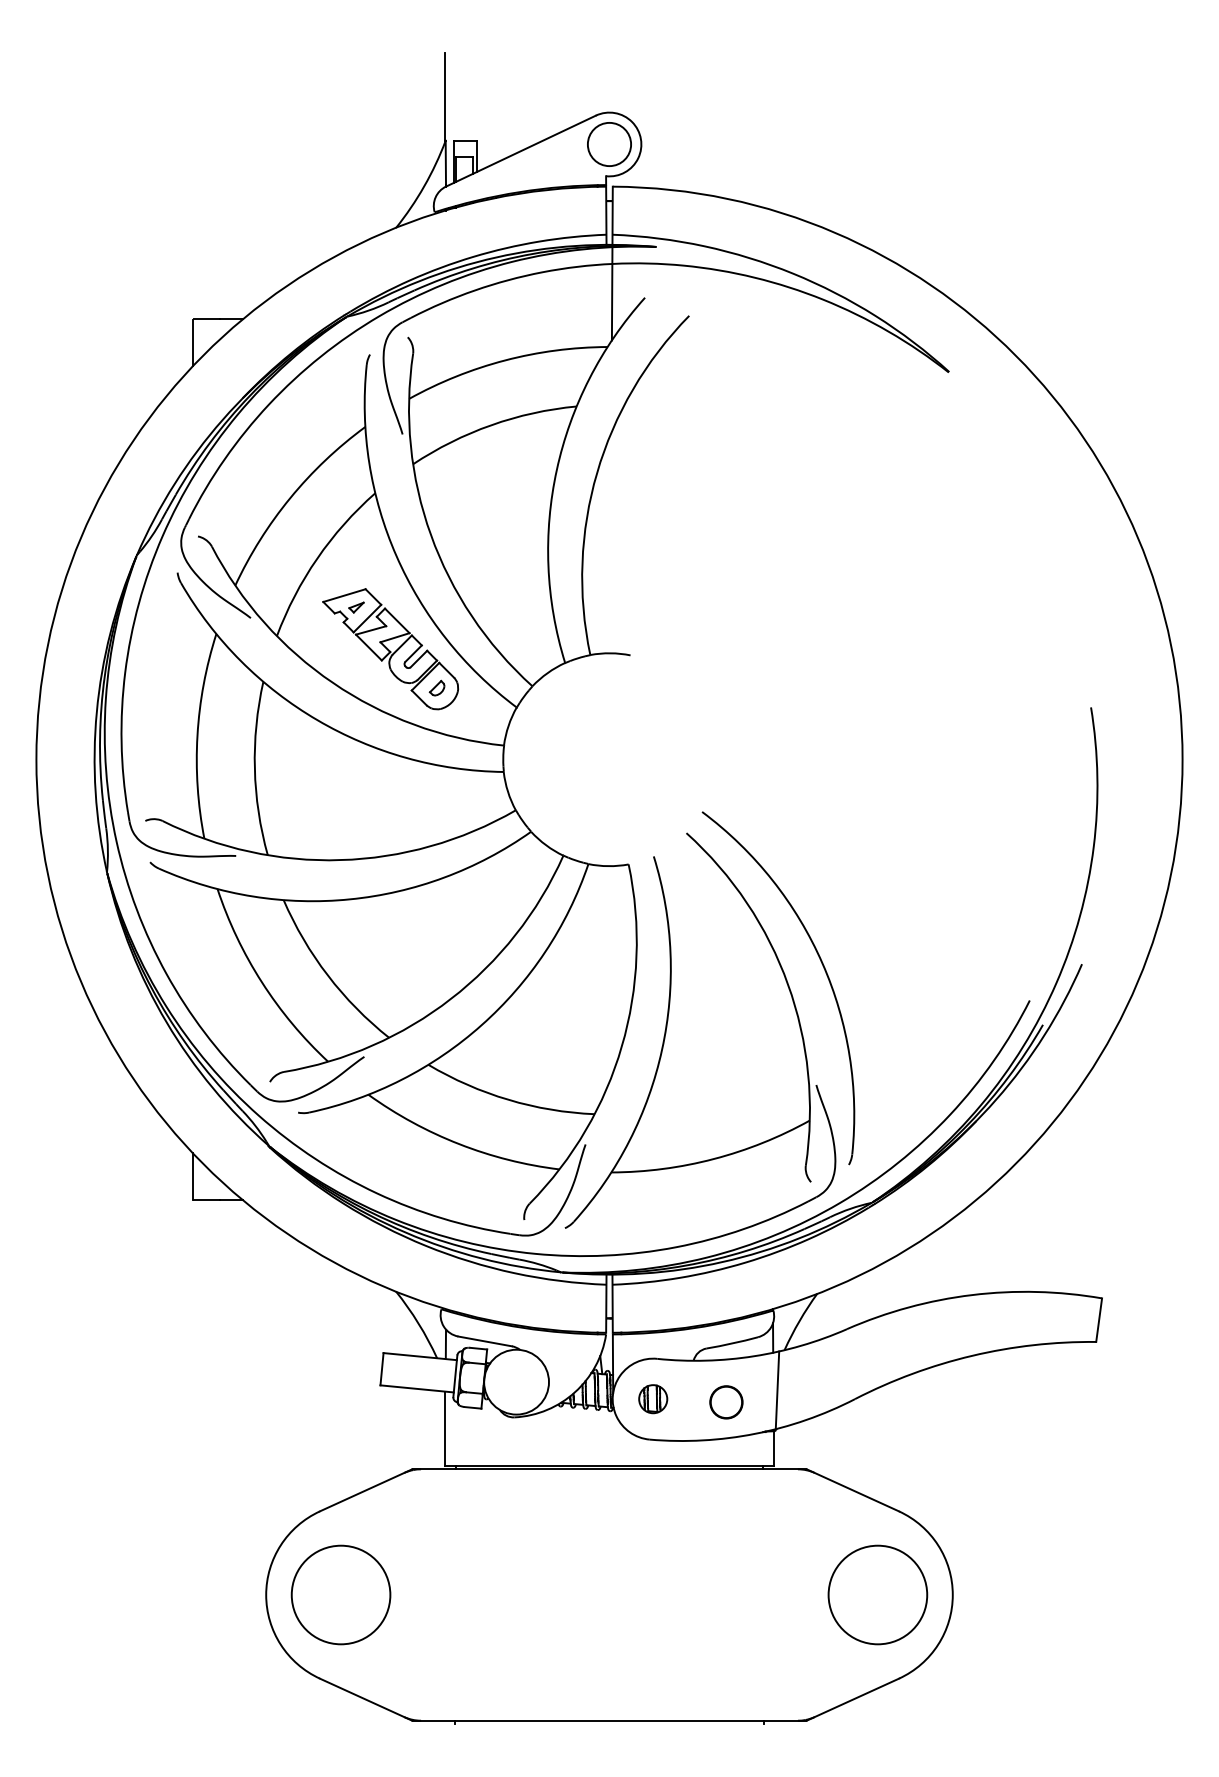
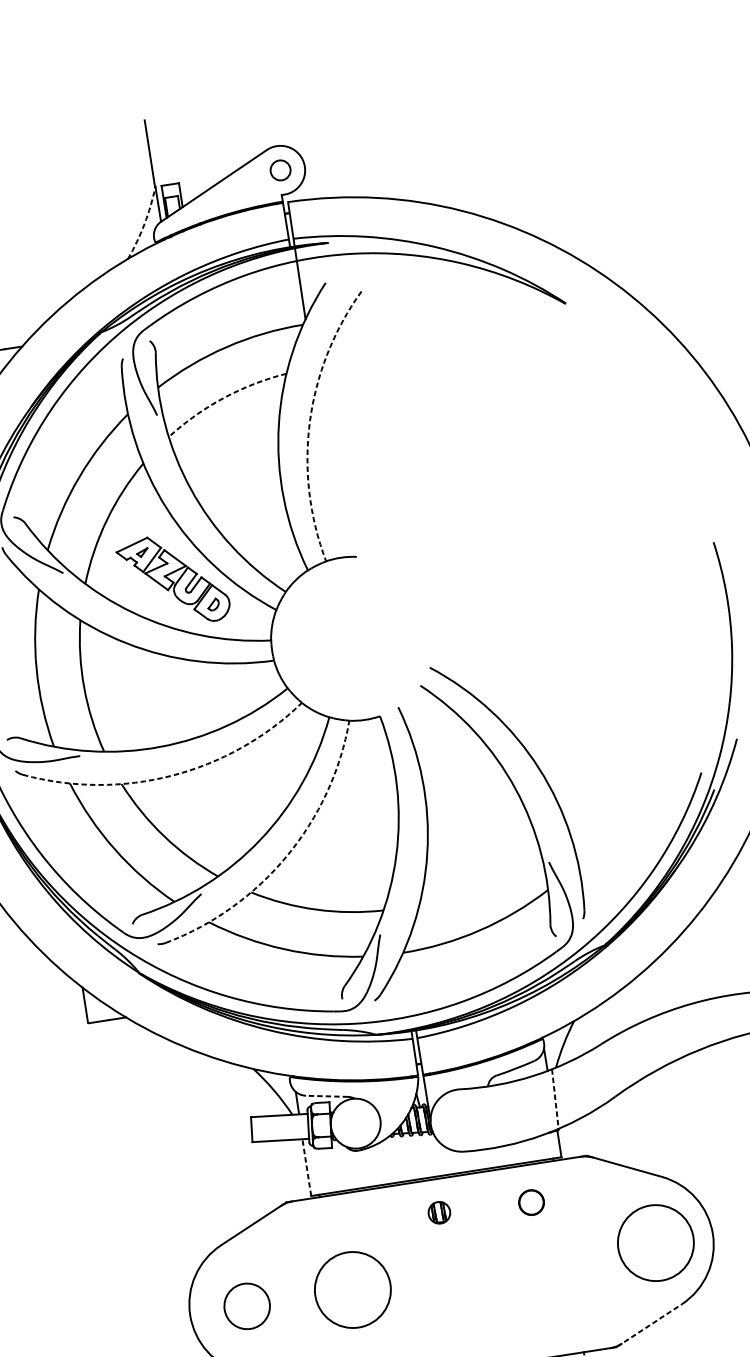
circle: (609, 144) -> (280, 170), size x0.6
arc: (424, 186) -> (144, 224), solid -> dashed
arc: (491, 425) -> (223, 398), solid -> dashed
arc: (597, 473) -> (310, 422), solid -> dashed
arc: (350, 899) -> (172, 775), solid -> dashed
arc: (481, 1025) -> (286, 856), solid -> dashed
line: (484, 1341) -> (326, 1096), solid -> dashed
line: (777, 1390) -> (555, 1099), solid -> dashed
part: (653, 1399) -> (439, 1213), moved
circle: (726, 1402) -> (531, 1202), moved
line: (445, 1428) -> (307, 1167), solid -> dashed
circle: (340, 1594) -> (246, 1306), size x0.6
circle: (479, 1594) -> (352, 1289), added
line: (853, 1699) -> (649, 1325), solid -> dashed

